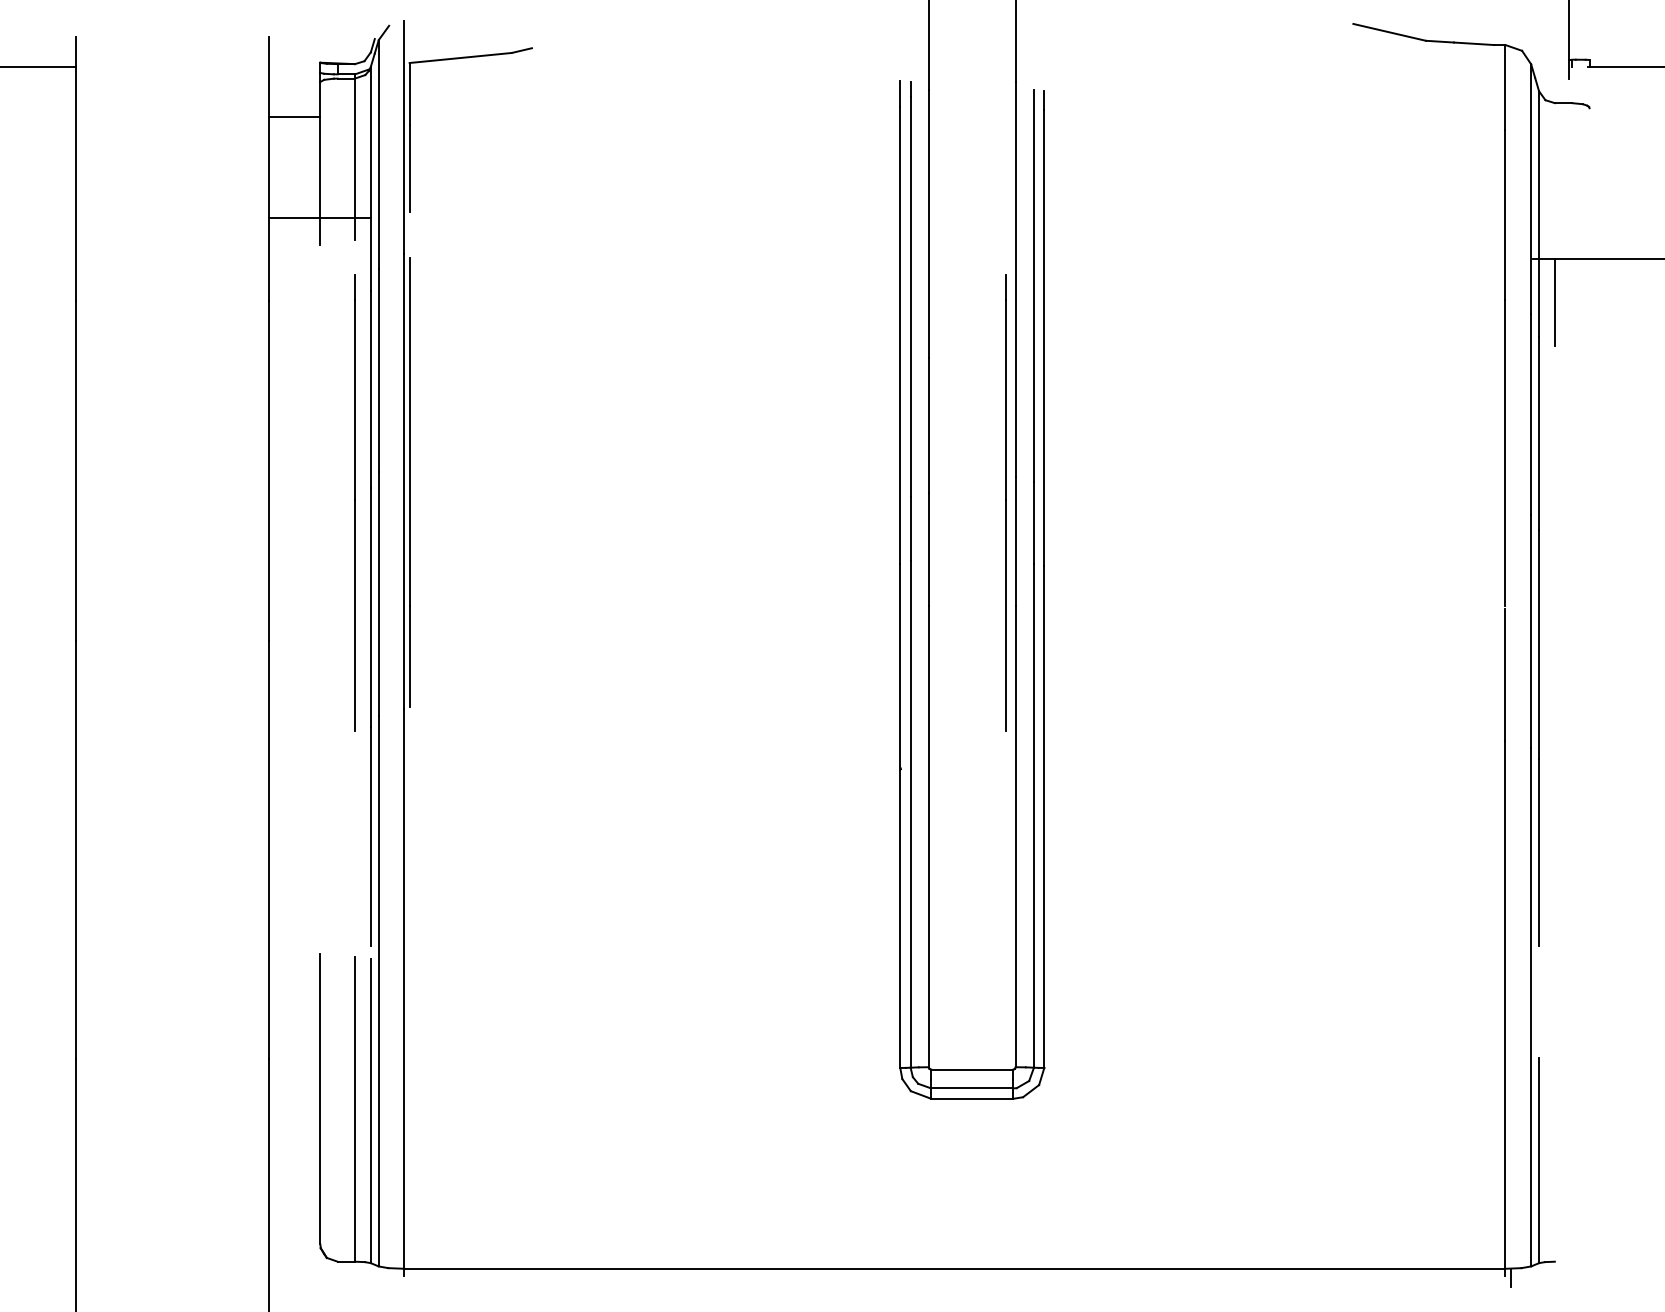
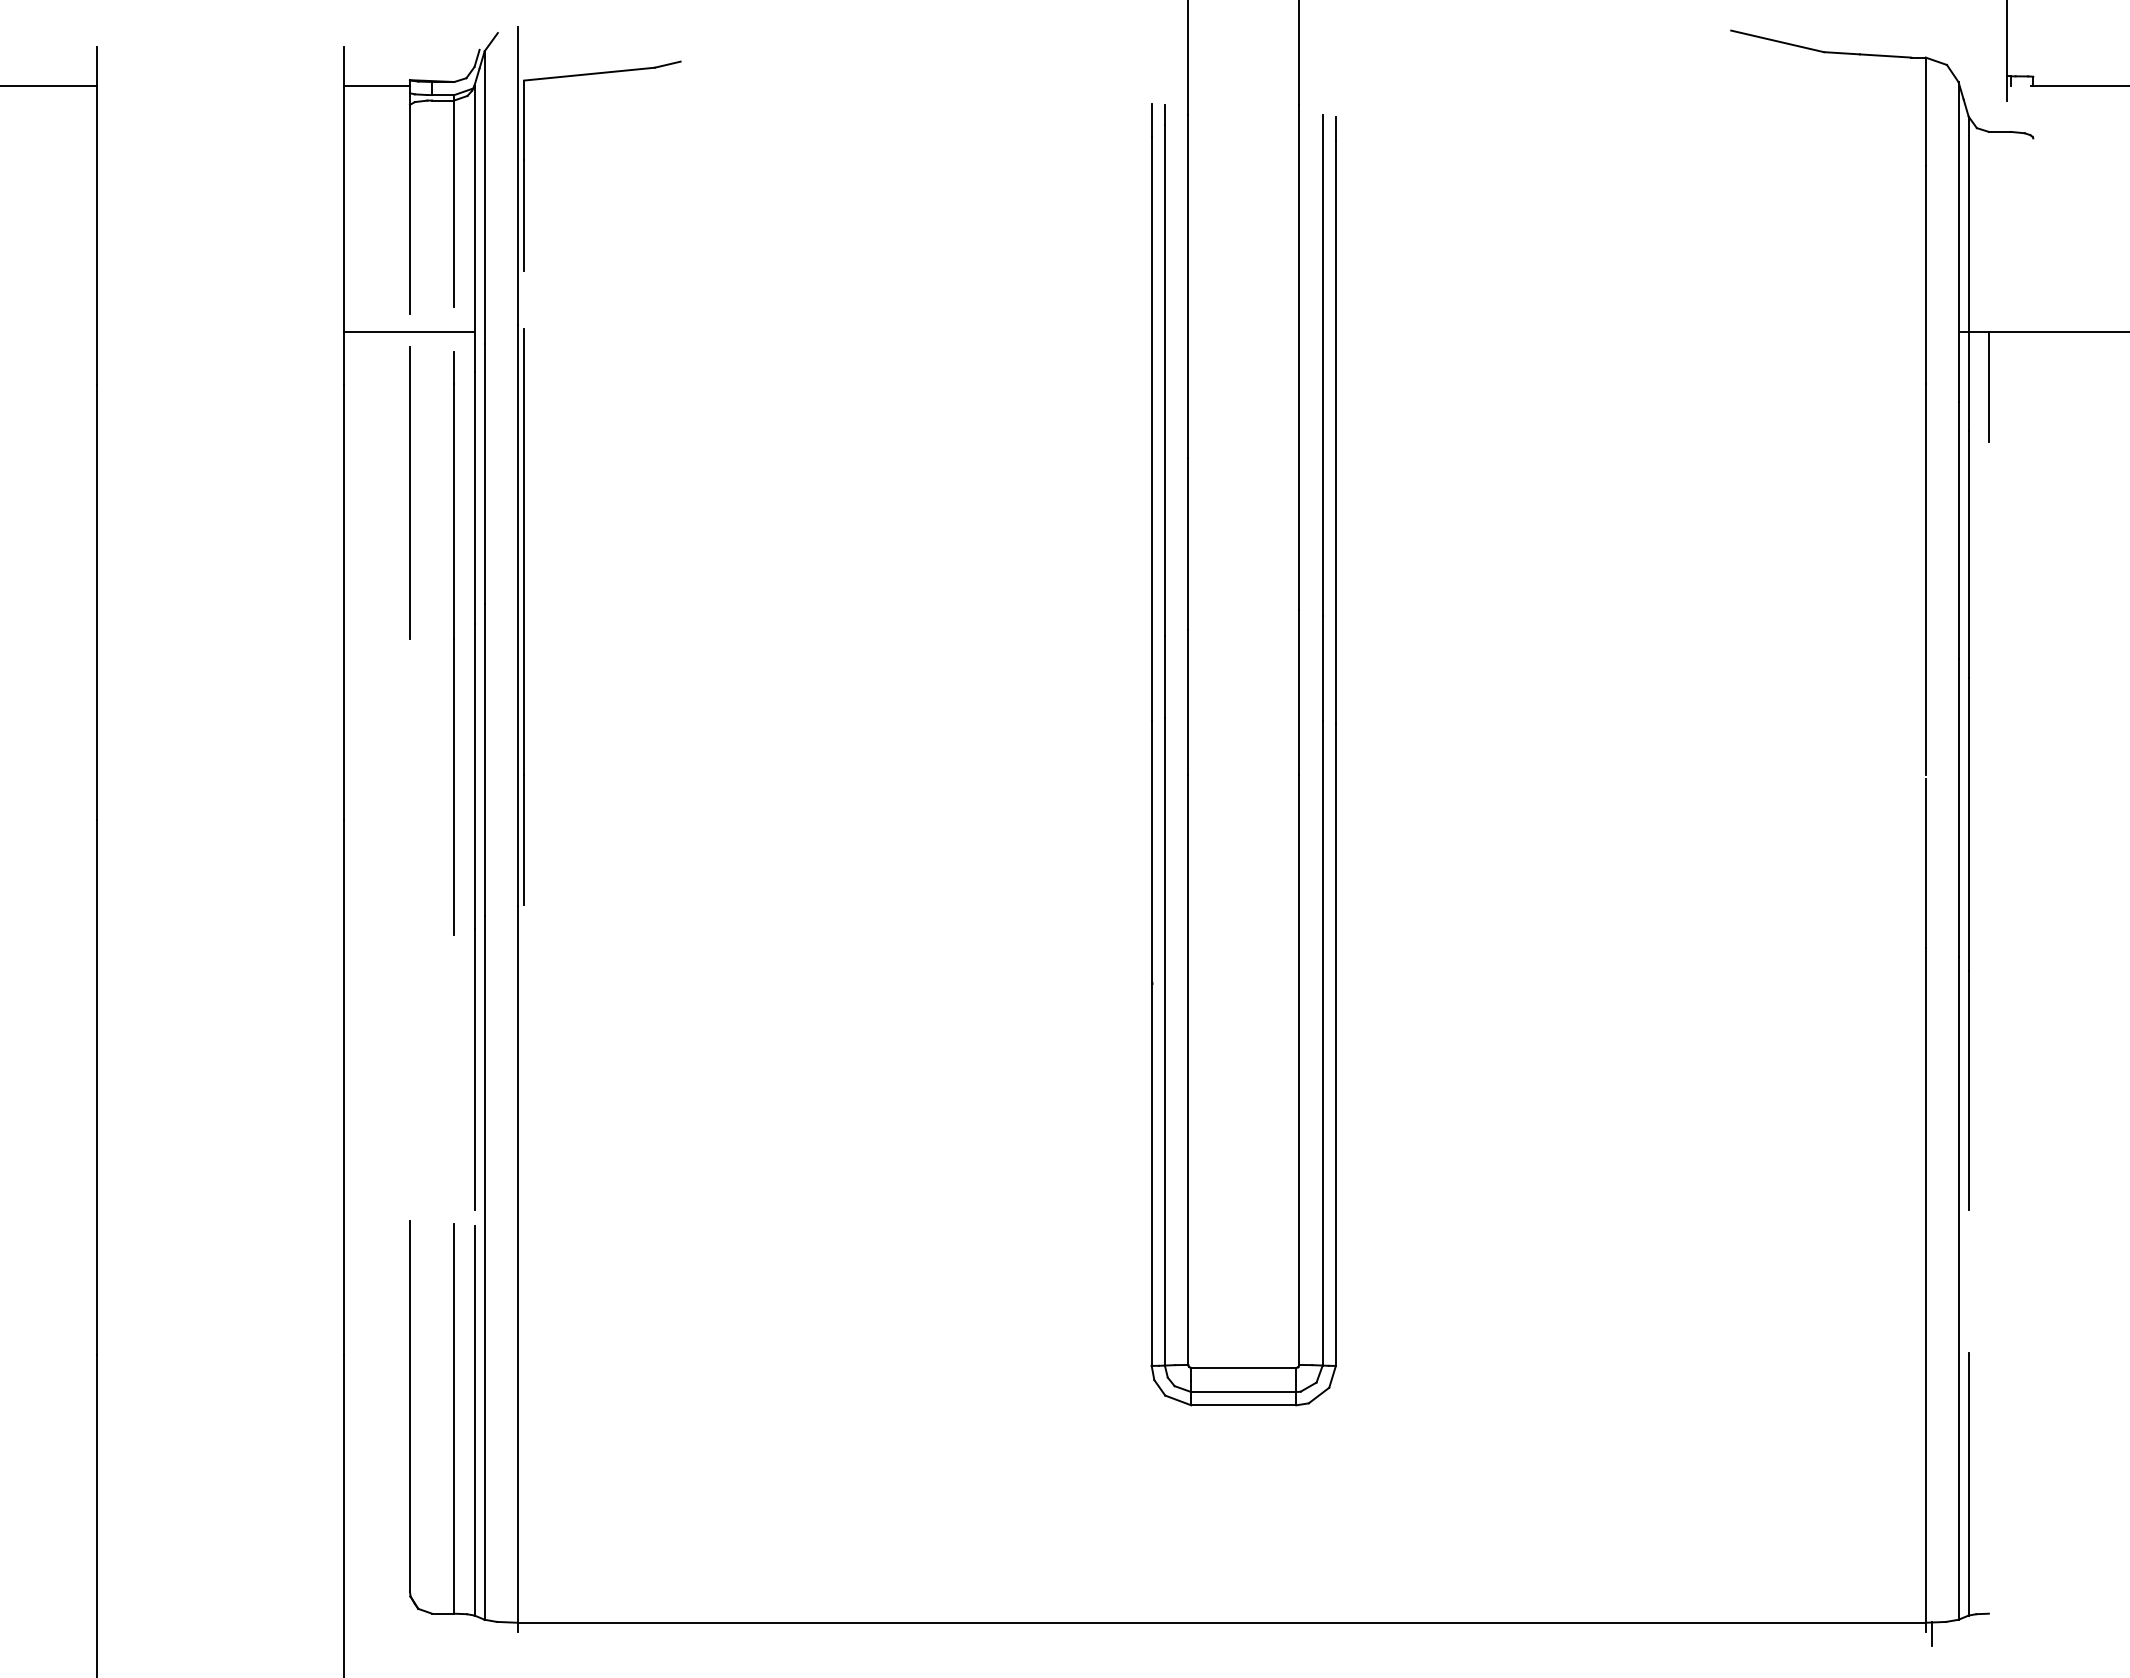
line: (294, 117) -> (376, 86), moved
line: (319, 218) -> (408, 331), moved
line: (320, 384) -> (410, 491), added
line: (1005, 502) -> (1286, 642), removed

